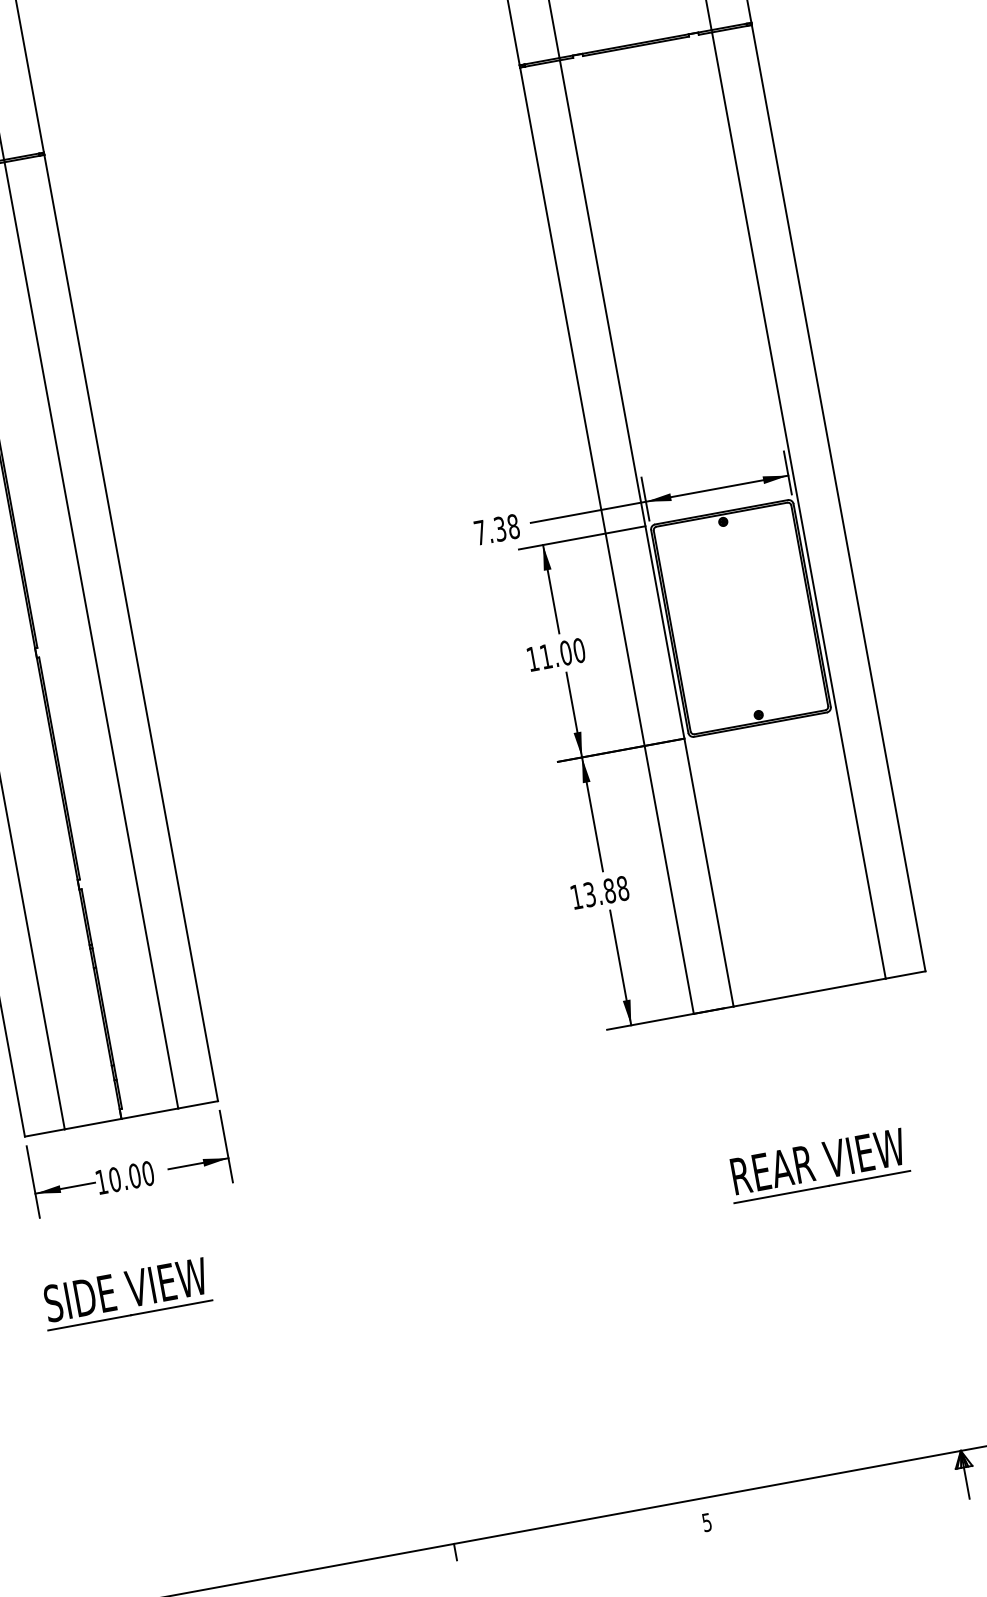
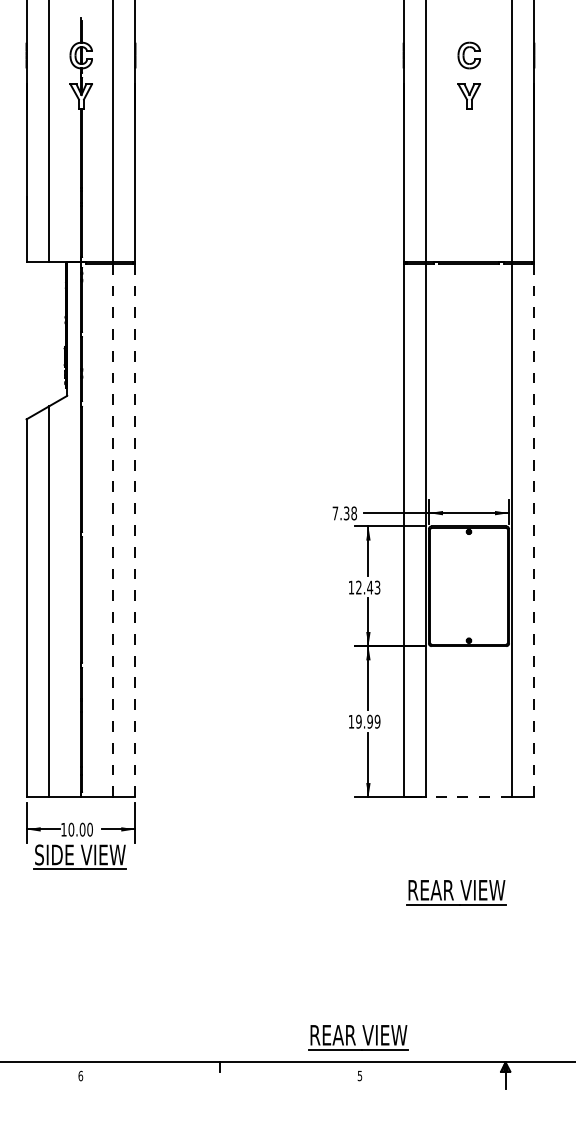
line: (839, 498) -> (534, 530), solid -> dashed
line: (131, 628) -> (135, 530), solid -> dashed
line: (92, 635) -> (113, 530), solid -> dashed
text: (563, 653) -> (368, 587), 11.00 -> 12.43
text: (606, 891) -> (368, 721), 13.88 -> 19.99
line: (810, 992) -> (469, 797), solid -> dashed
part: (124, 1292) -> (79, 856), moved
part: (691, 1454) -> (358, 1037), added

